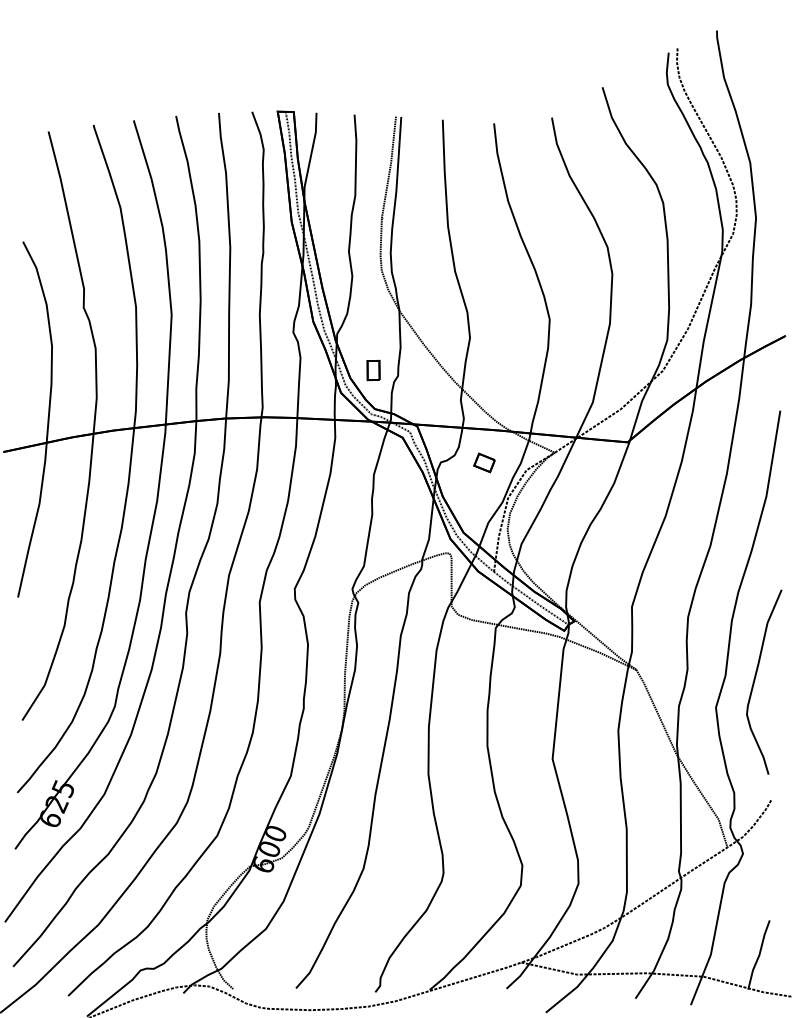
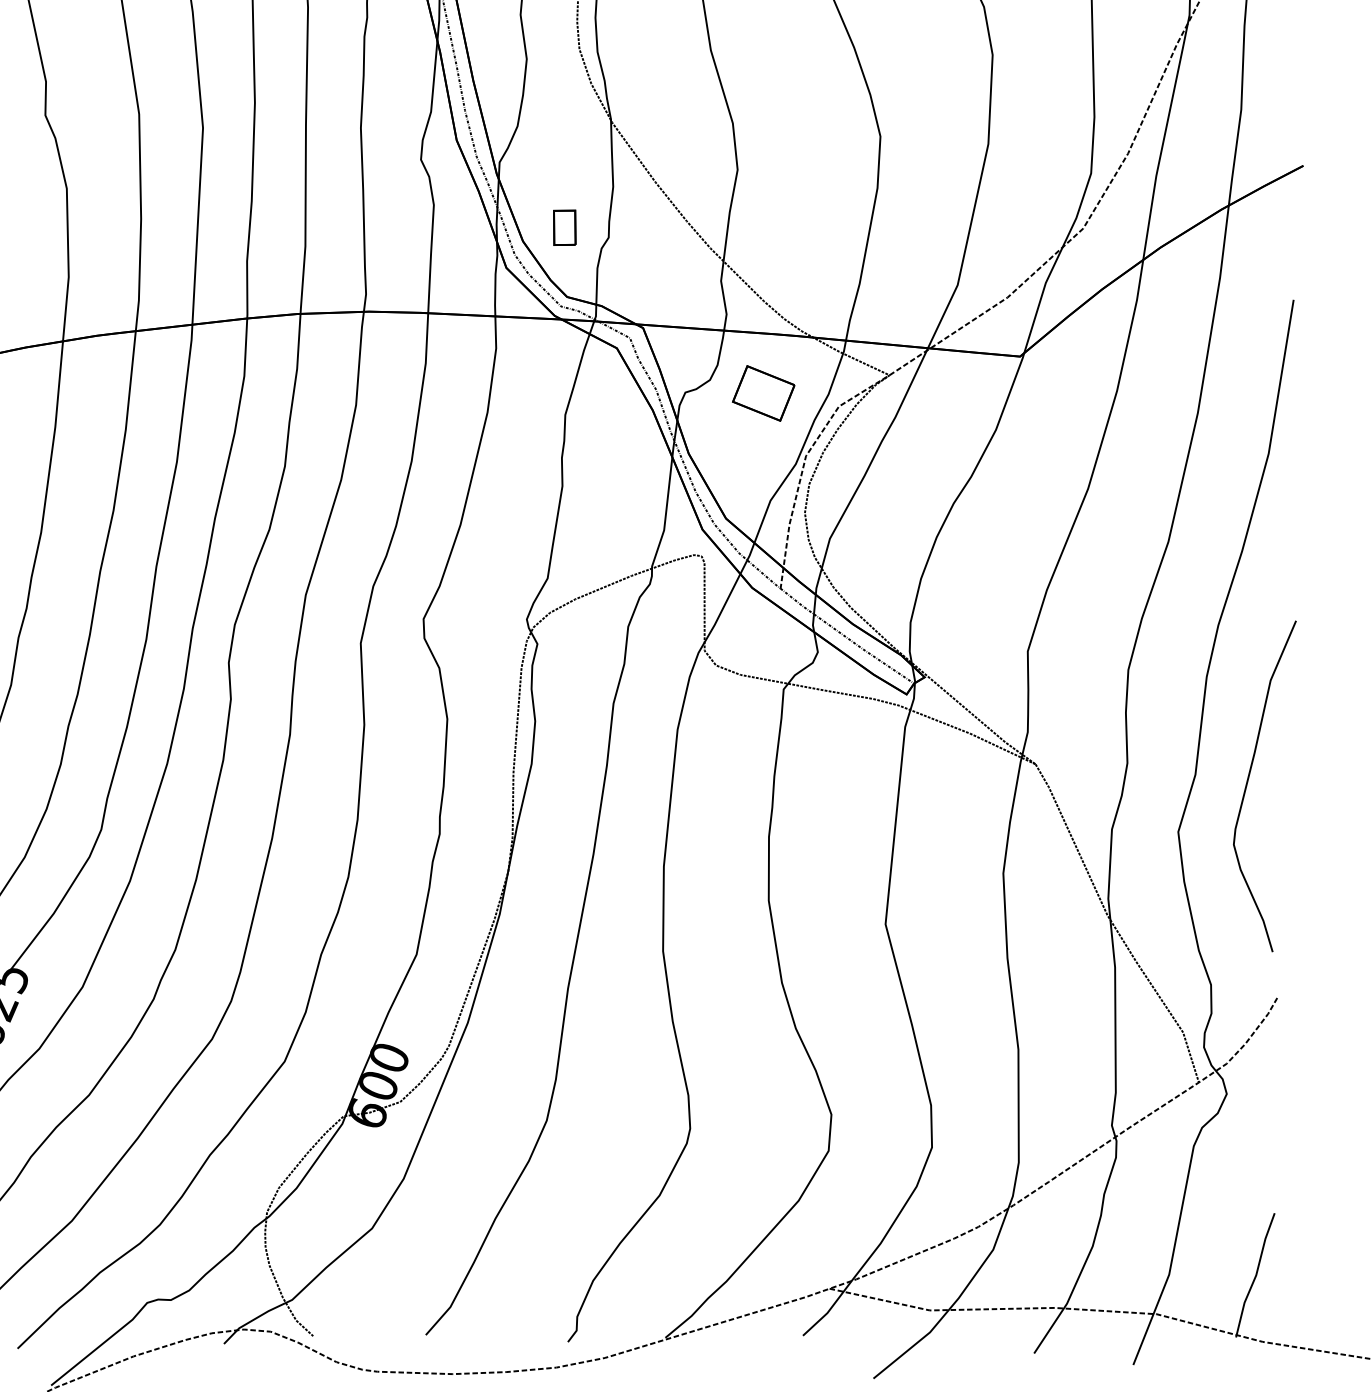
part: (484, 462) -> (763, 392), size x1.67

